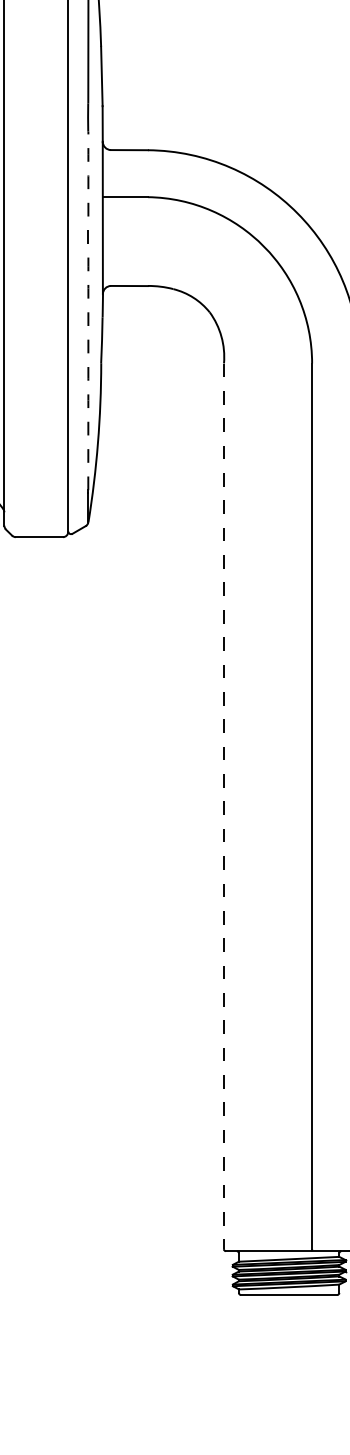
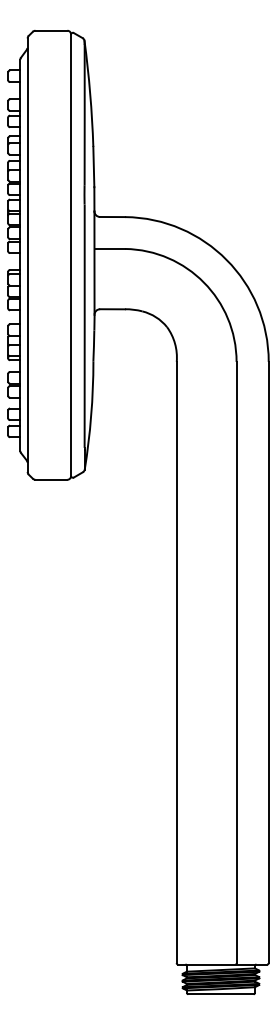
arc: (88, 311) -> (84, 326), dashed -> solid
line: (223, 806) -> (176, 662), dashed -> solid

